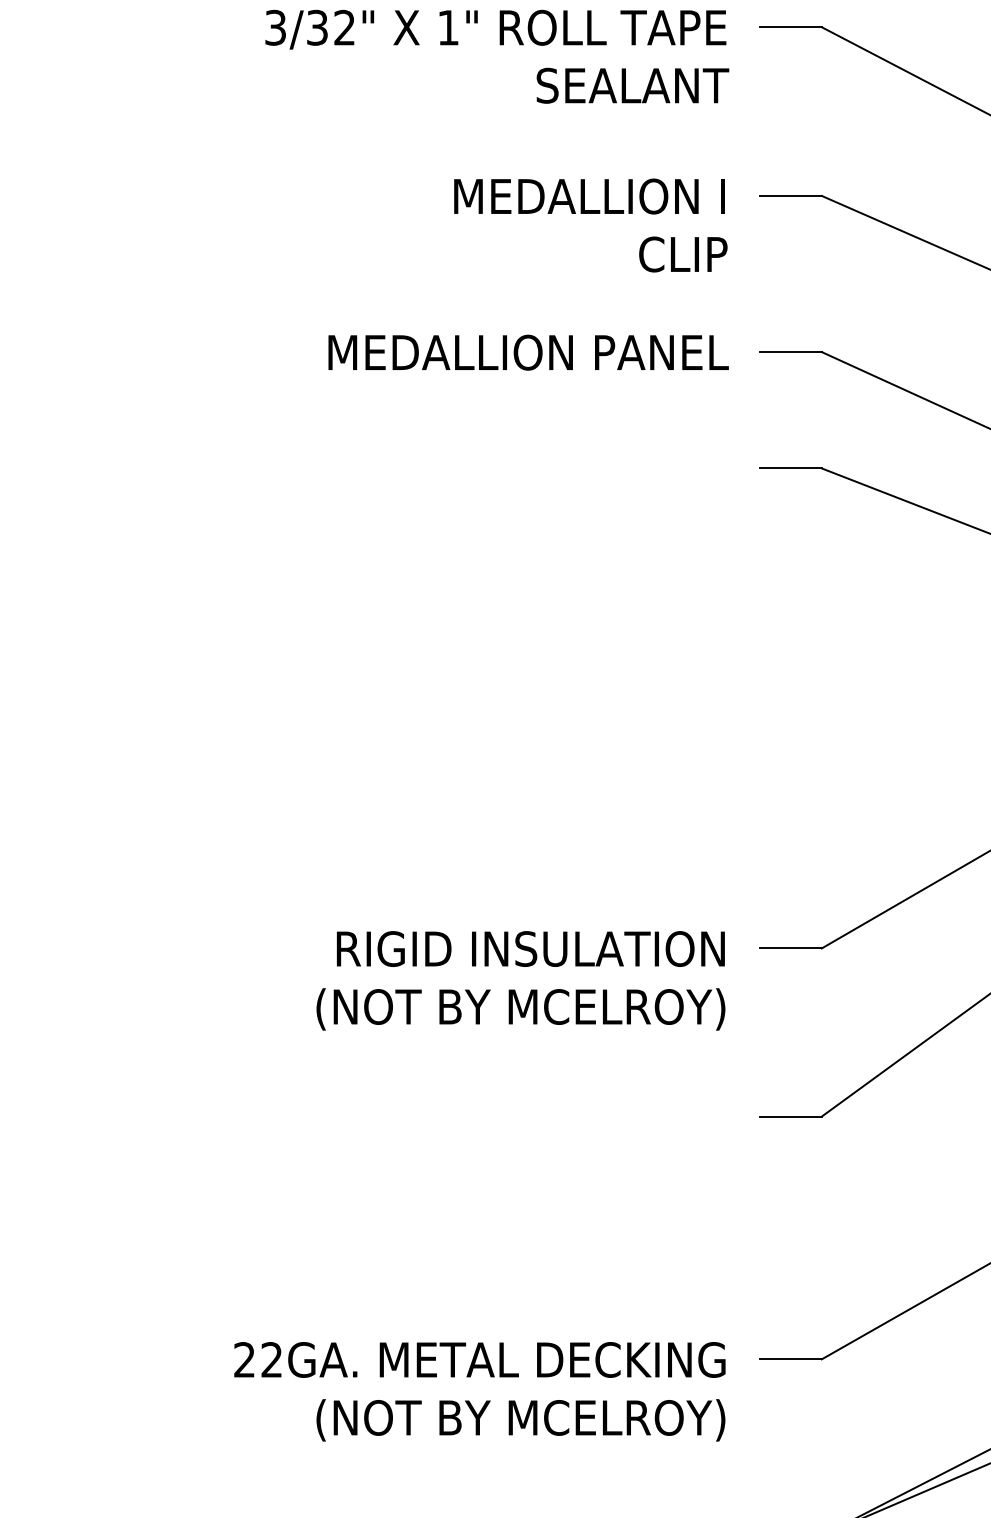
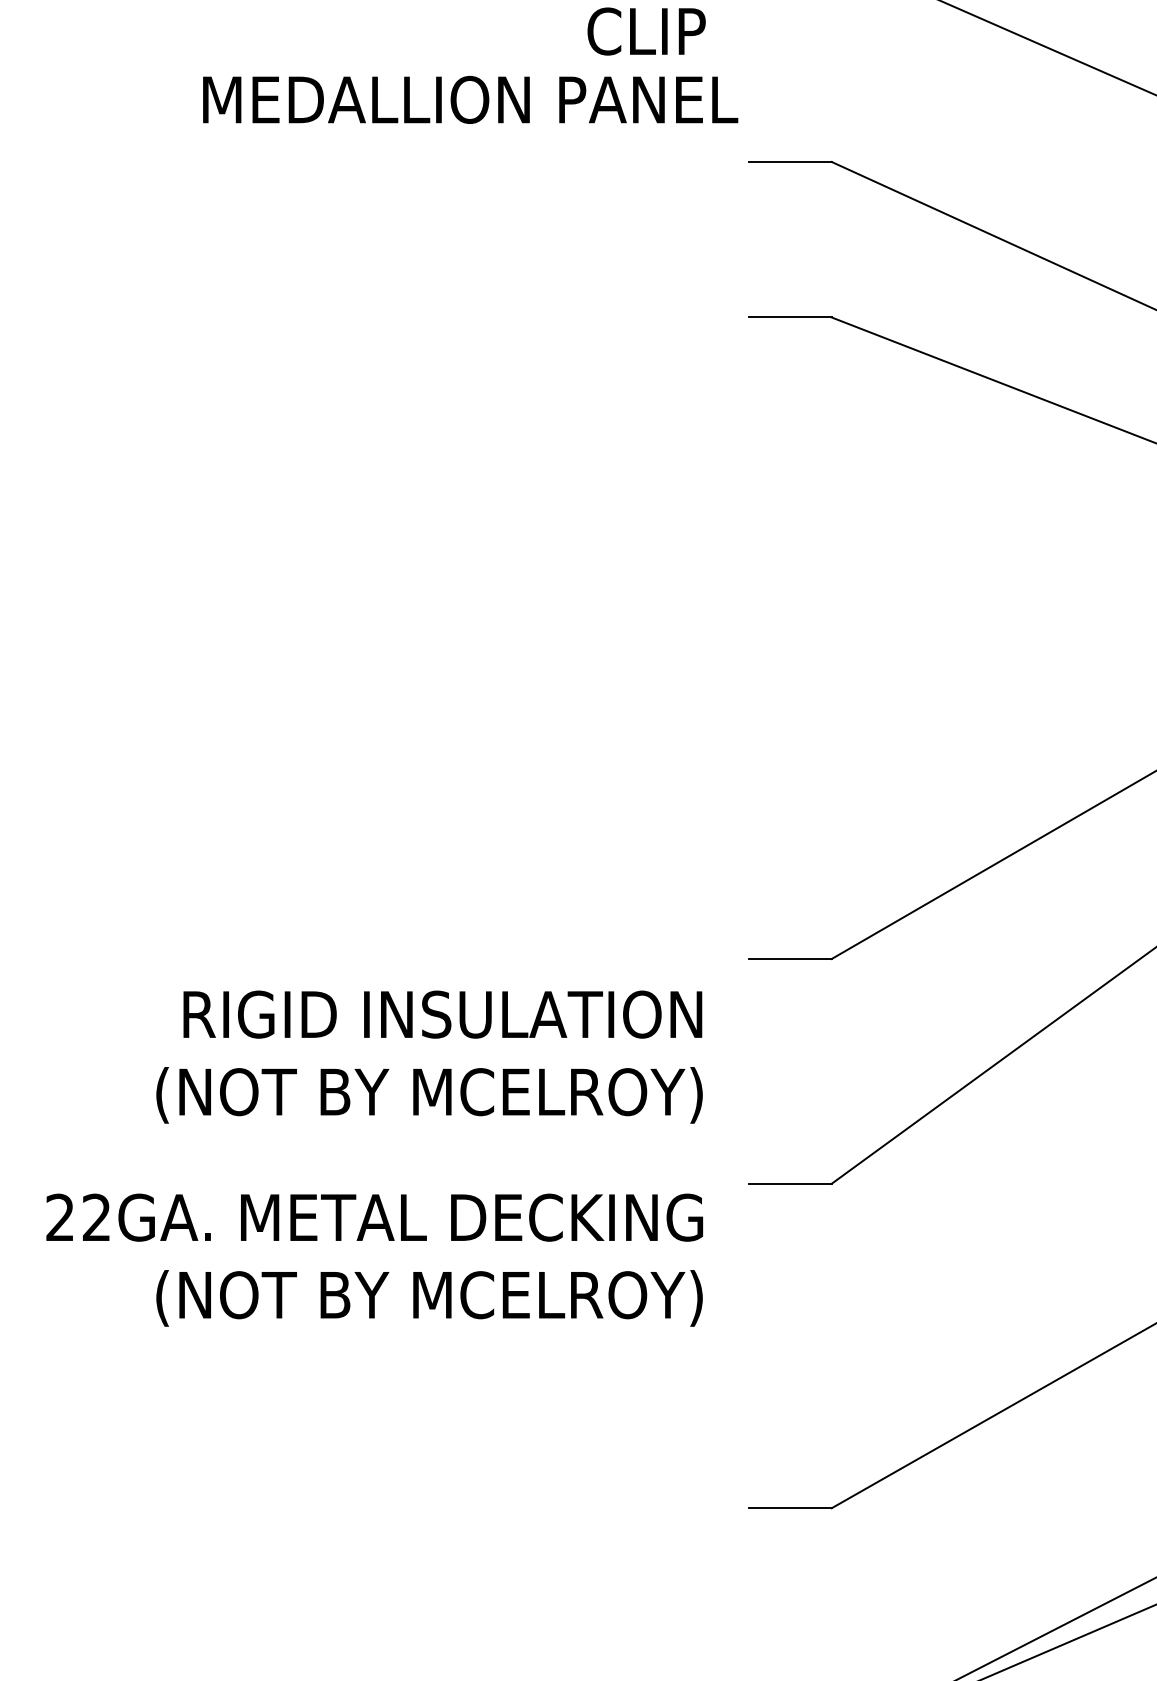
text: (528, 352) -> (470, 99), moved
text: (520, 980) -> (428, 1056), moved
text: (479, 1391) -> (374, 1259), moved

